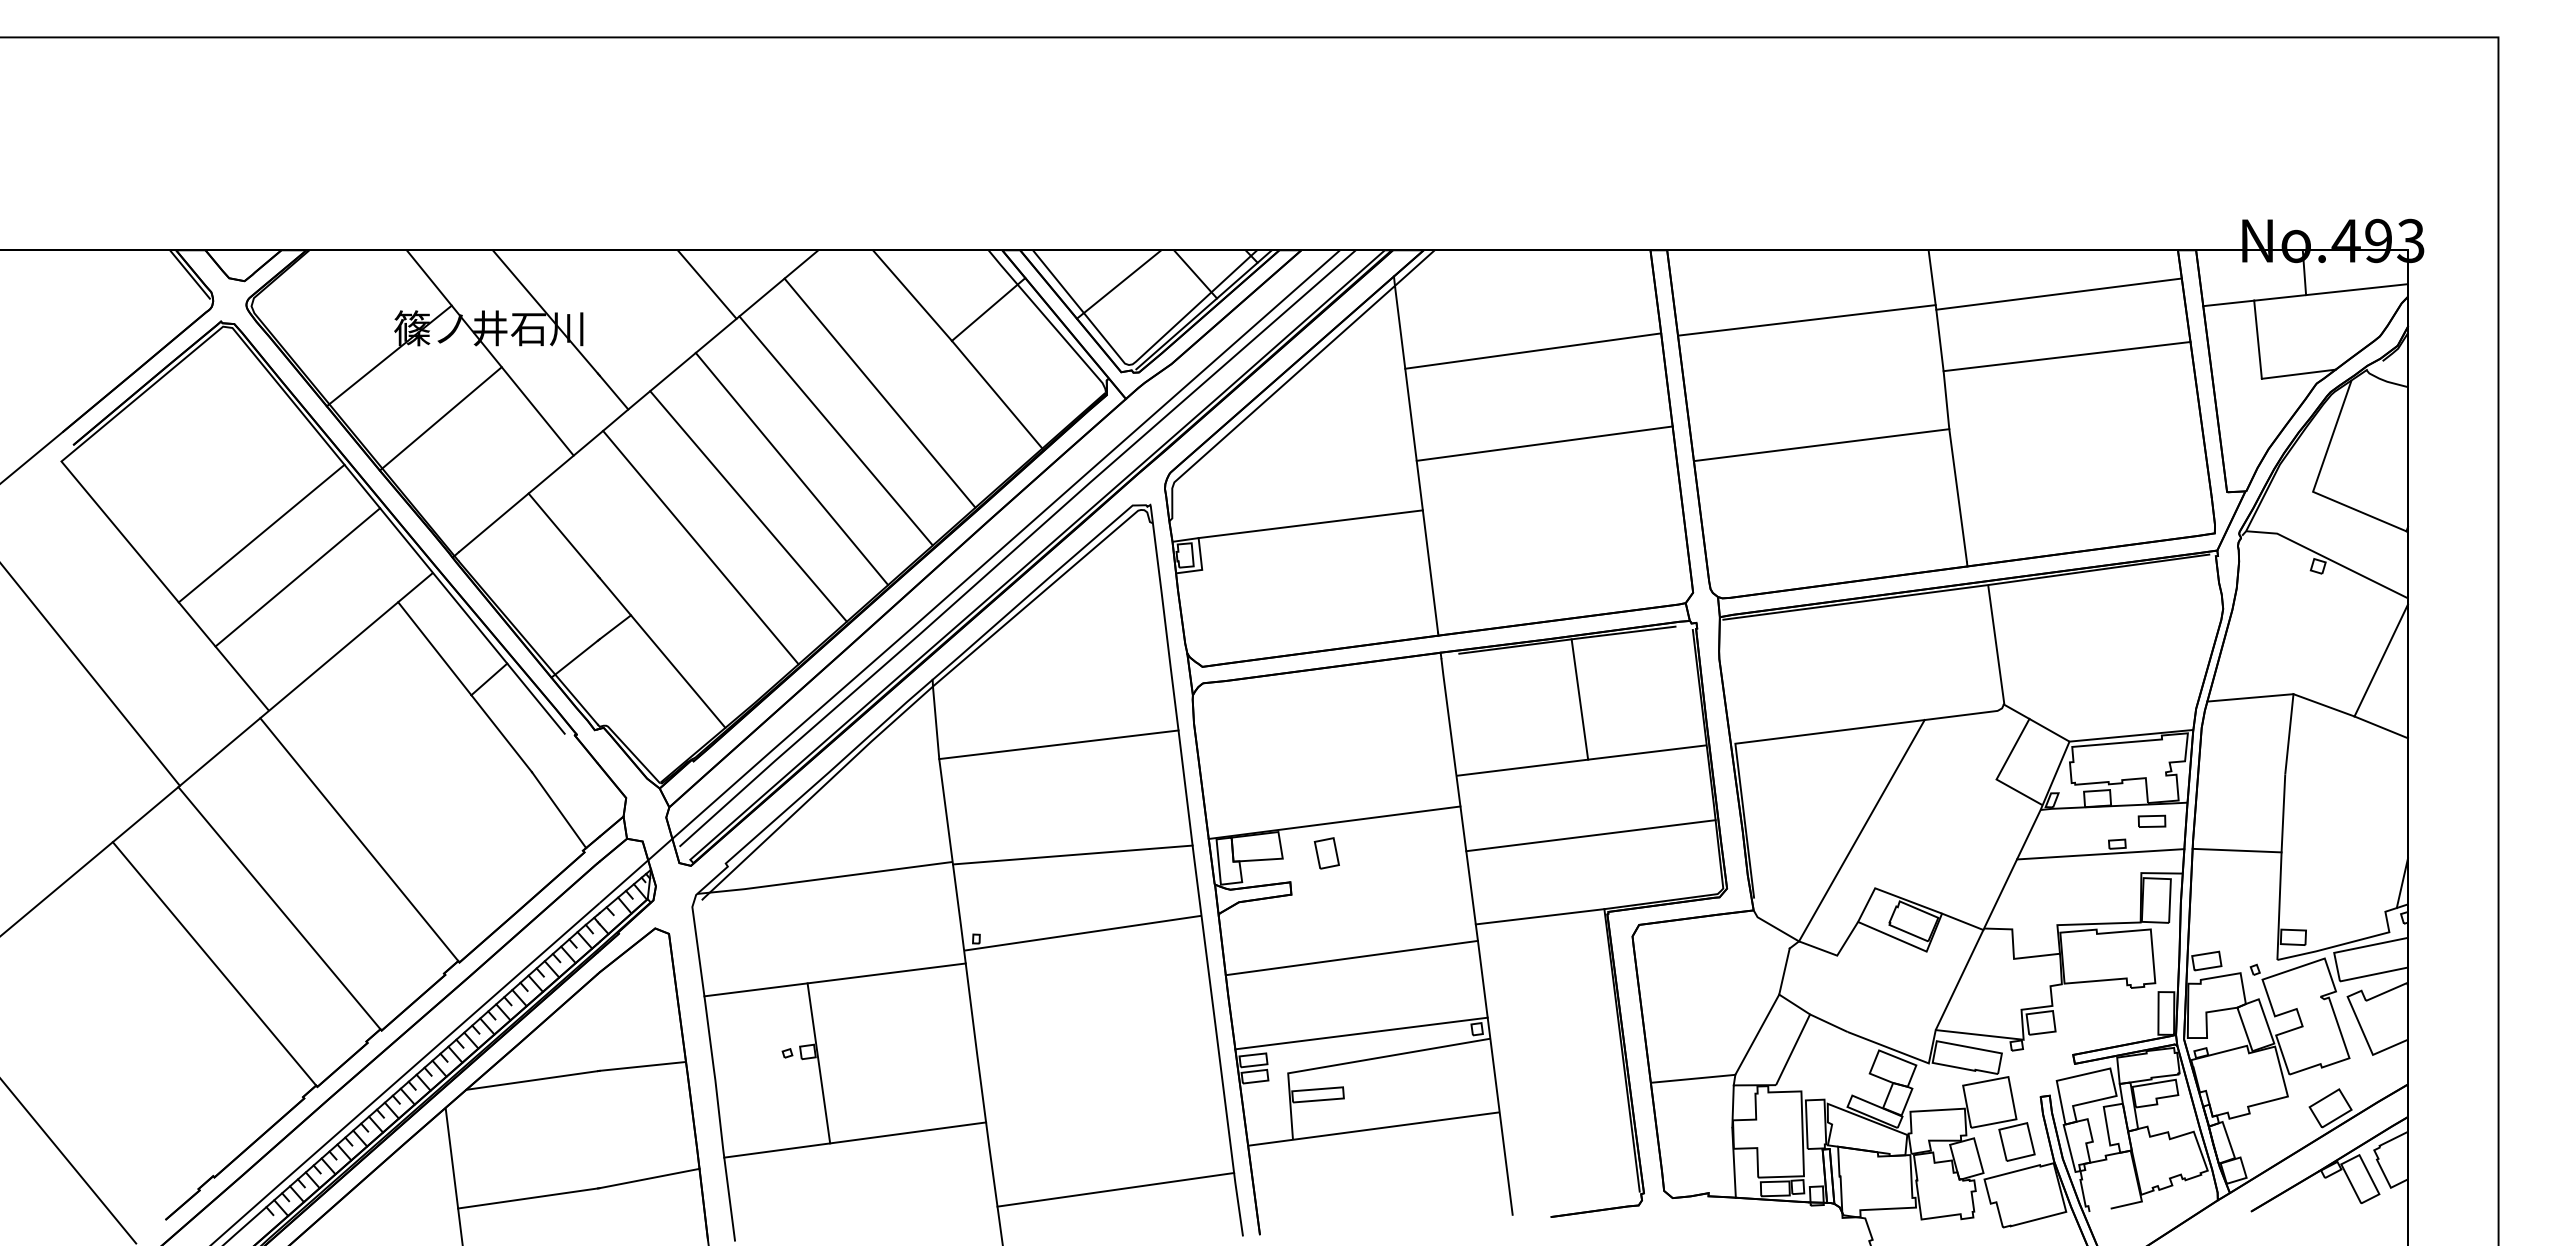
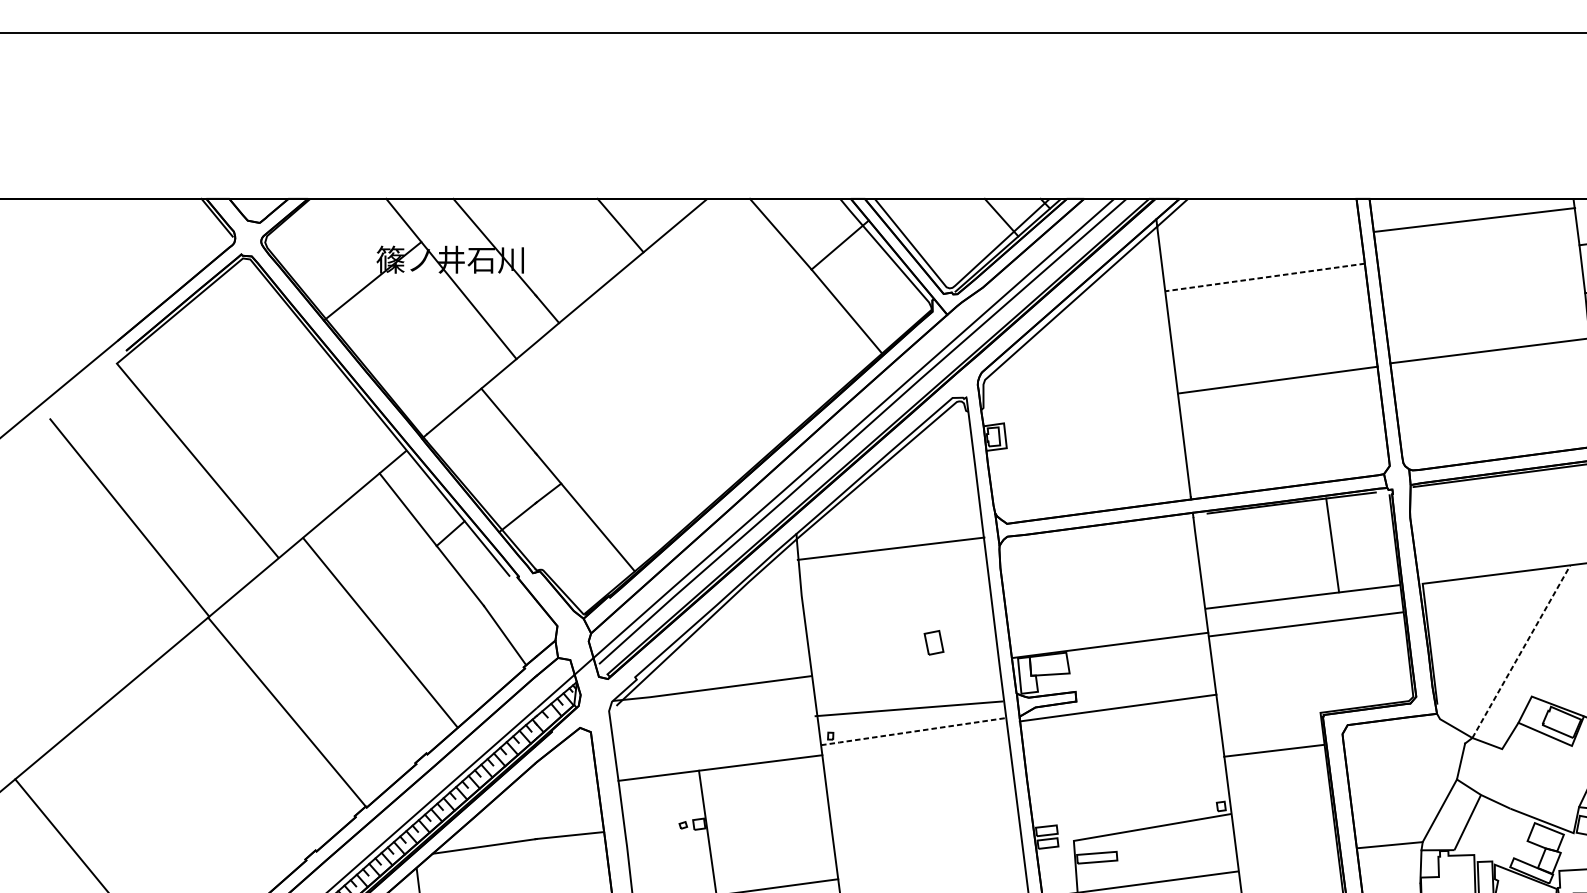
line: (1118, 284) -> (941, 225), removed
line: (1806, 320) -> (1474, 220), moved
line: (1532, 351) -> (1264, 277), solid -> dashed
line: (879, 392) -> (755, 309), removed
line: (440, 418) -> (412, 330), removed
line: (835, 430) -> (720, 339), removed
line: (1544, 443) -> (1277, 380), moved
line: (791, 468) -> (686, 369), removed
line: (748, 506) -> (652, 398), removed
line: (1310, 524) -> (1091, 412), removed
line: (261, 533) -> (272, 419), removed
line: (700, 547) -> (615, 430), removed
line: (297, 577) -> (301, 454), removed
line: (1579, 699) -> (1332, 545), moved
line: (1058, 744) -> (890, 548), moved
line: (1862, 830) -> (1521, 651), solid -> dashed
line: (1590, 835) -> (1305, 624), moved
line: (359, 839) -> (380, 632), moved
part: (1326, 853) -> (933, 642), moved
line: (1072, 854) -> (908, 708), moved
line: (1539, 916) -> (1273, 750), moved
line: (1082, 933) -> (913, 731), solid -> dashed
line: (1351, 957) -> (1117, 707), moved
line: (214, 963) -> (236, 755), removed
line: (1361, 1033) -> (1131, 809), removed

